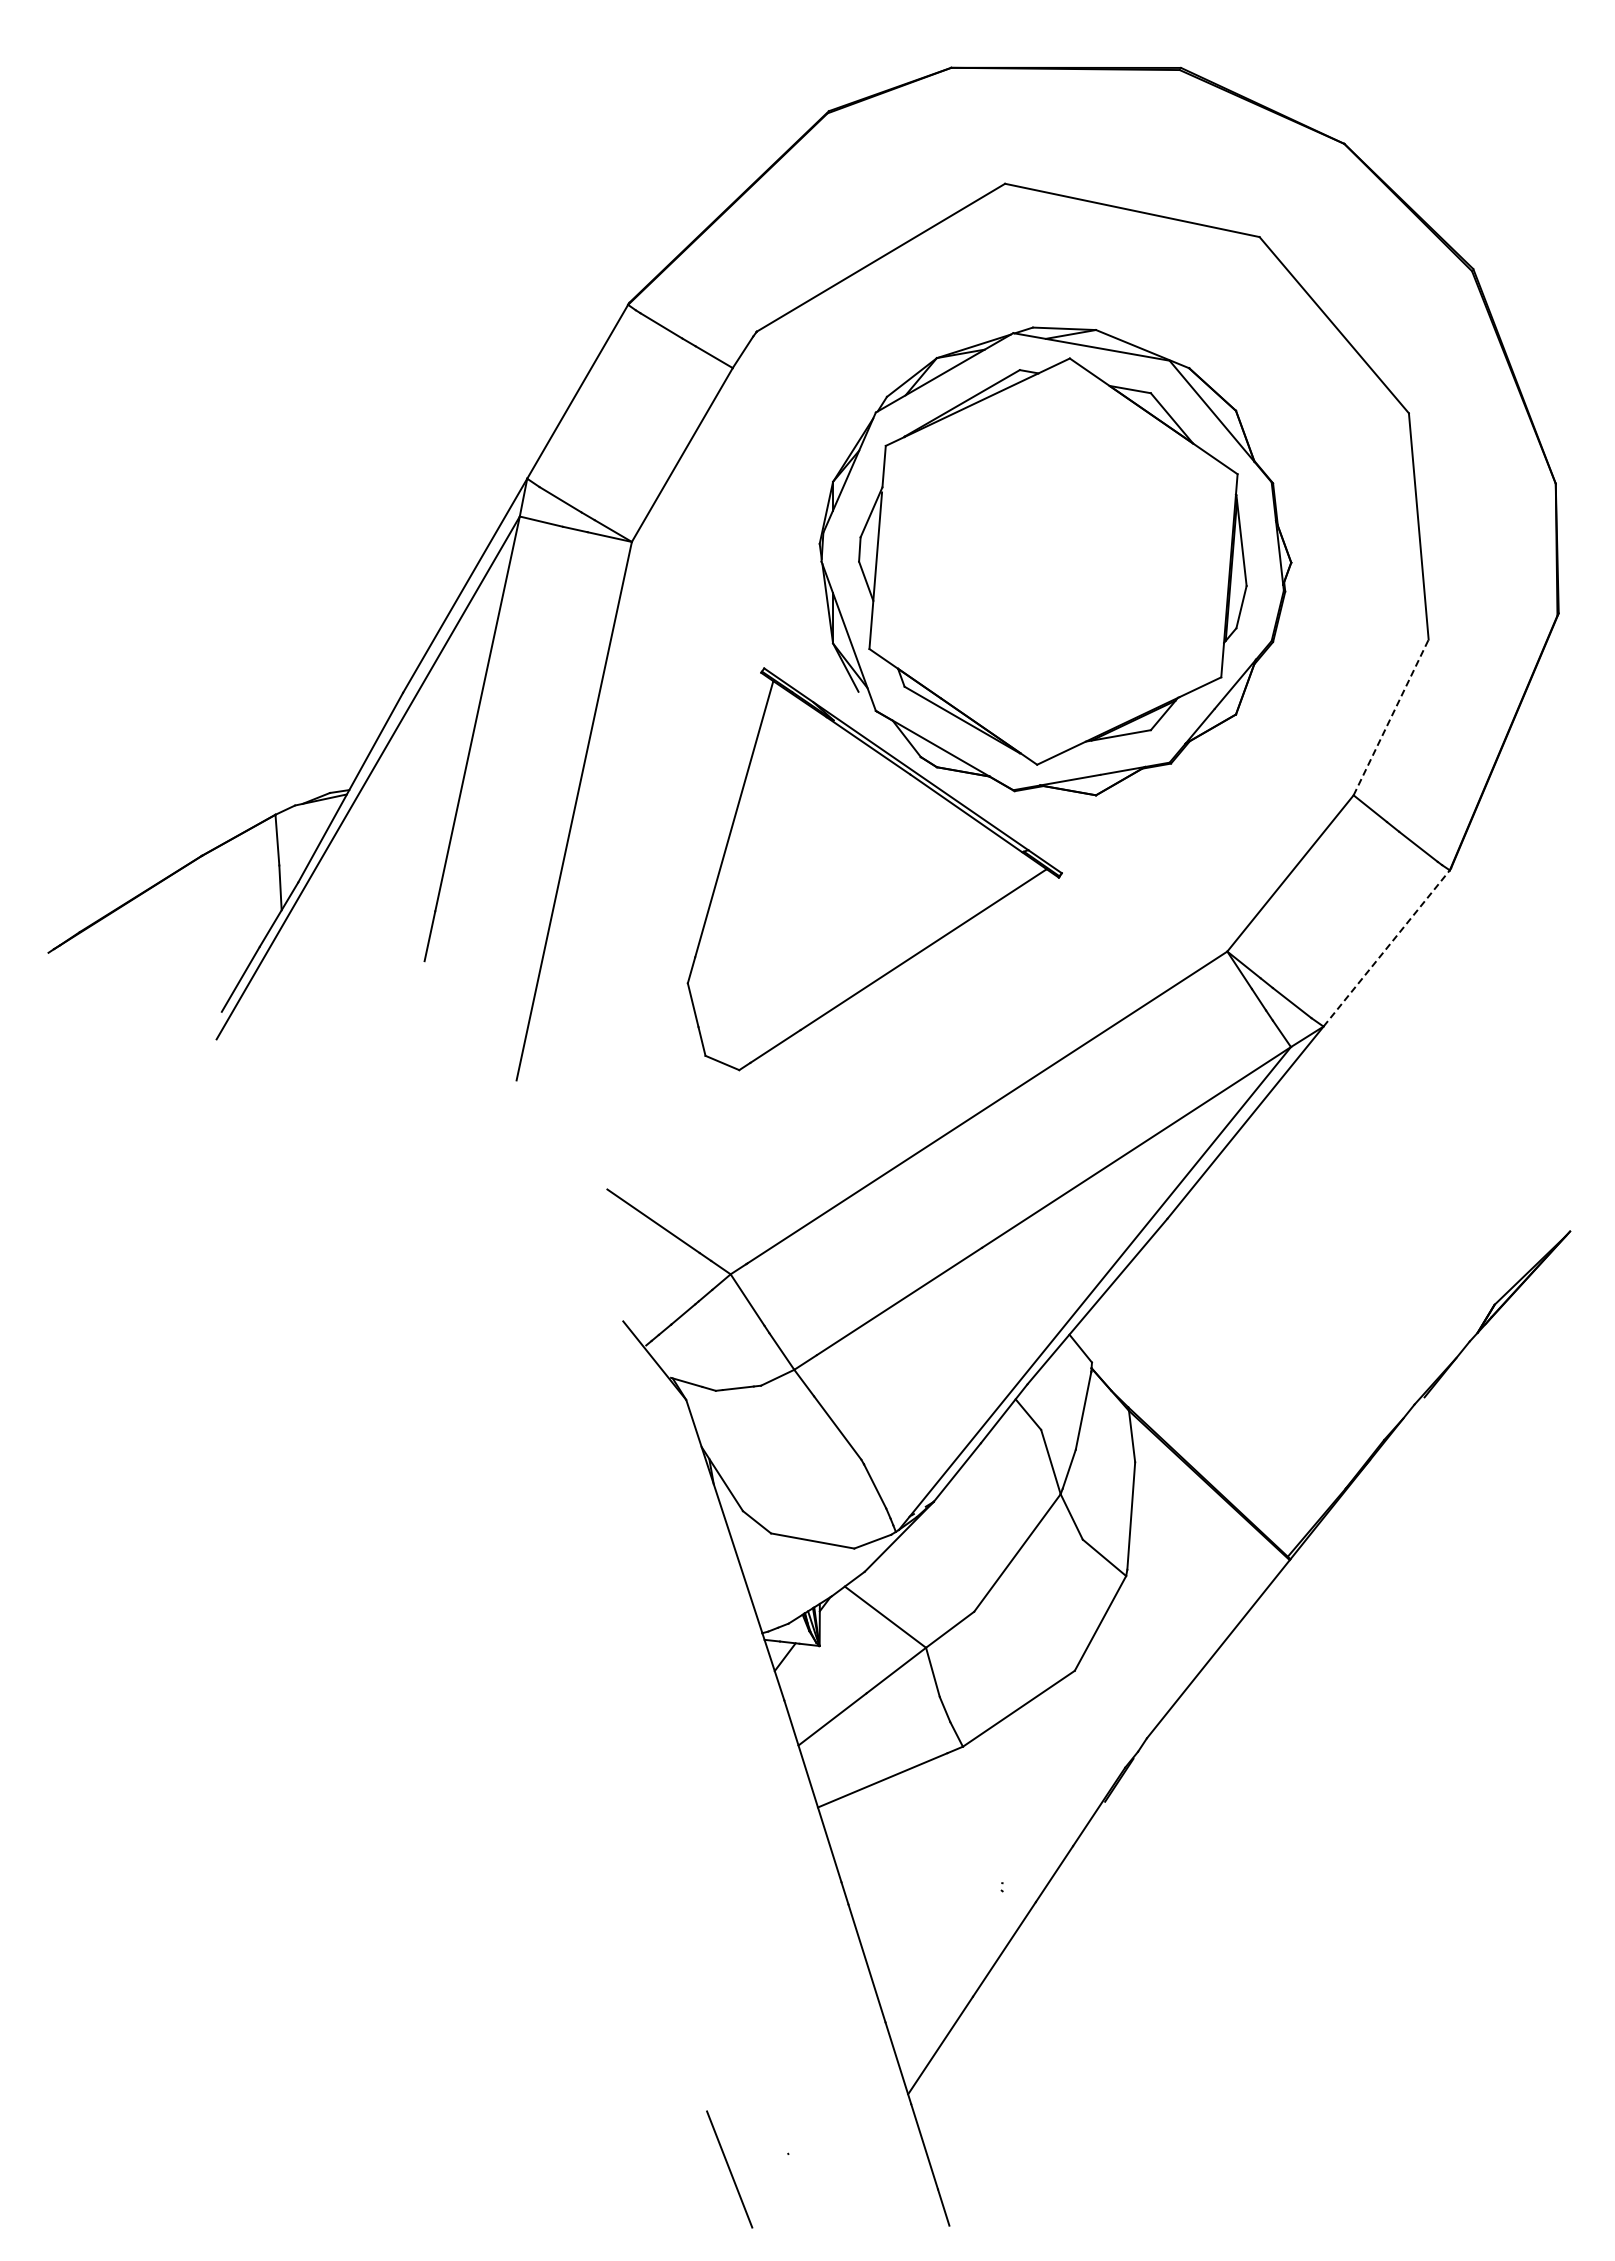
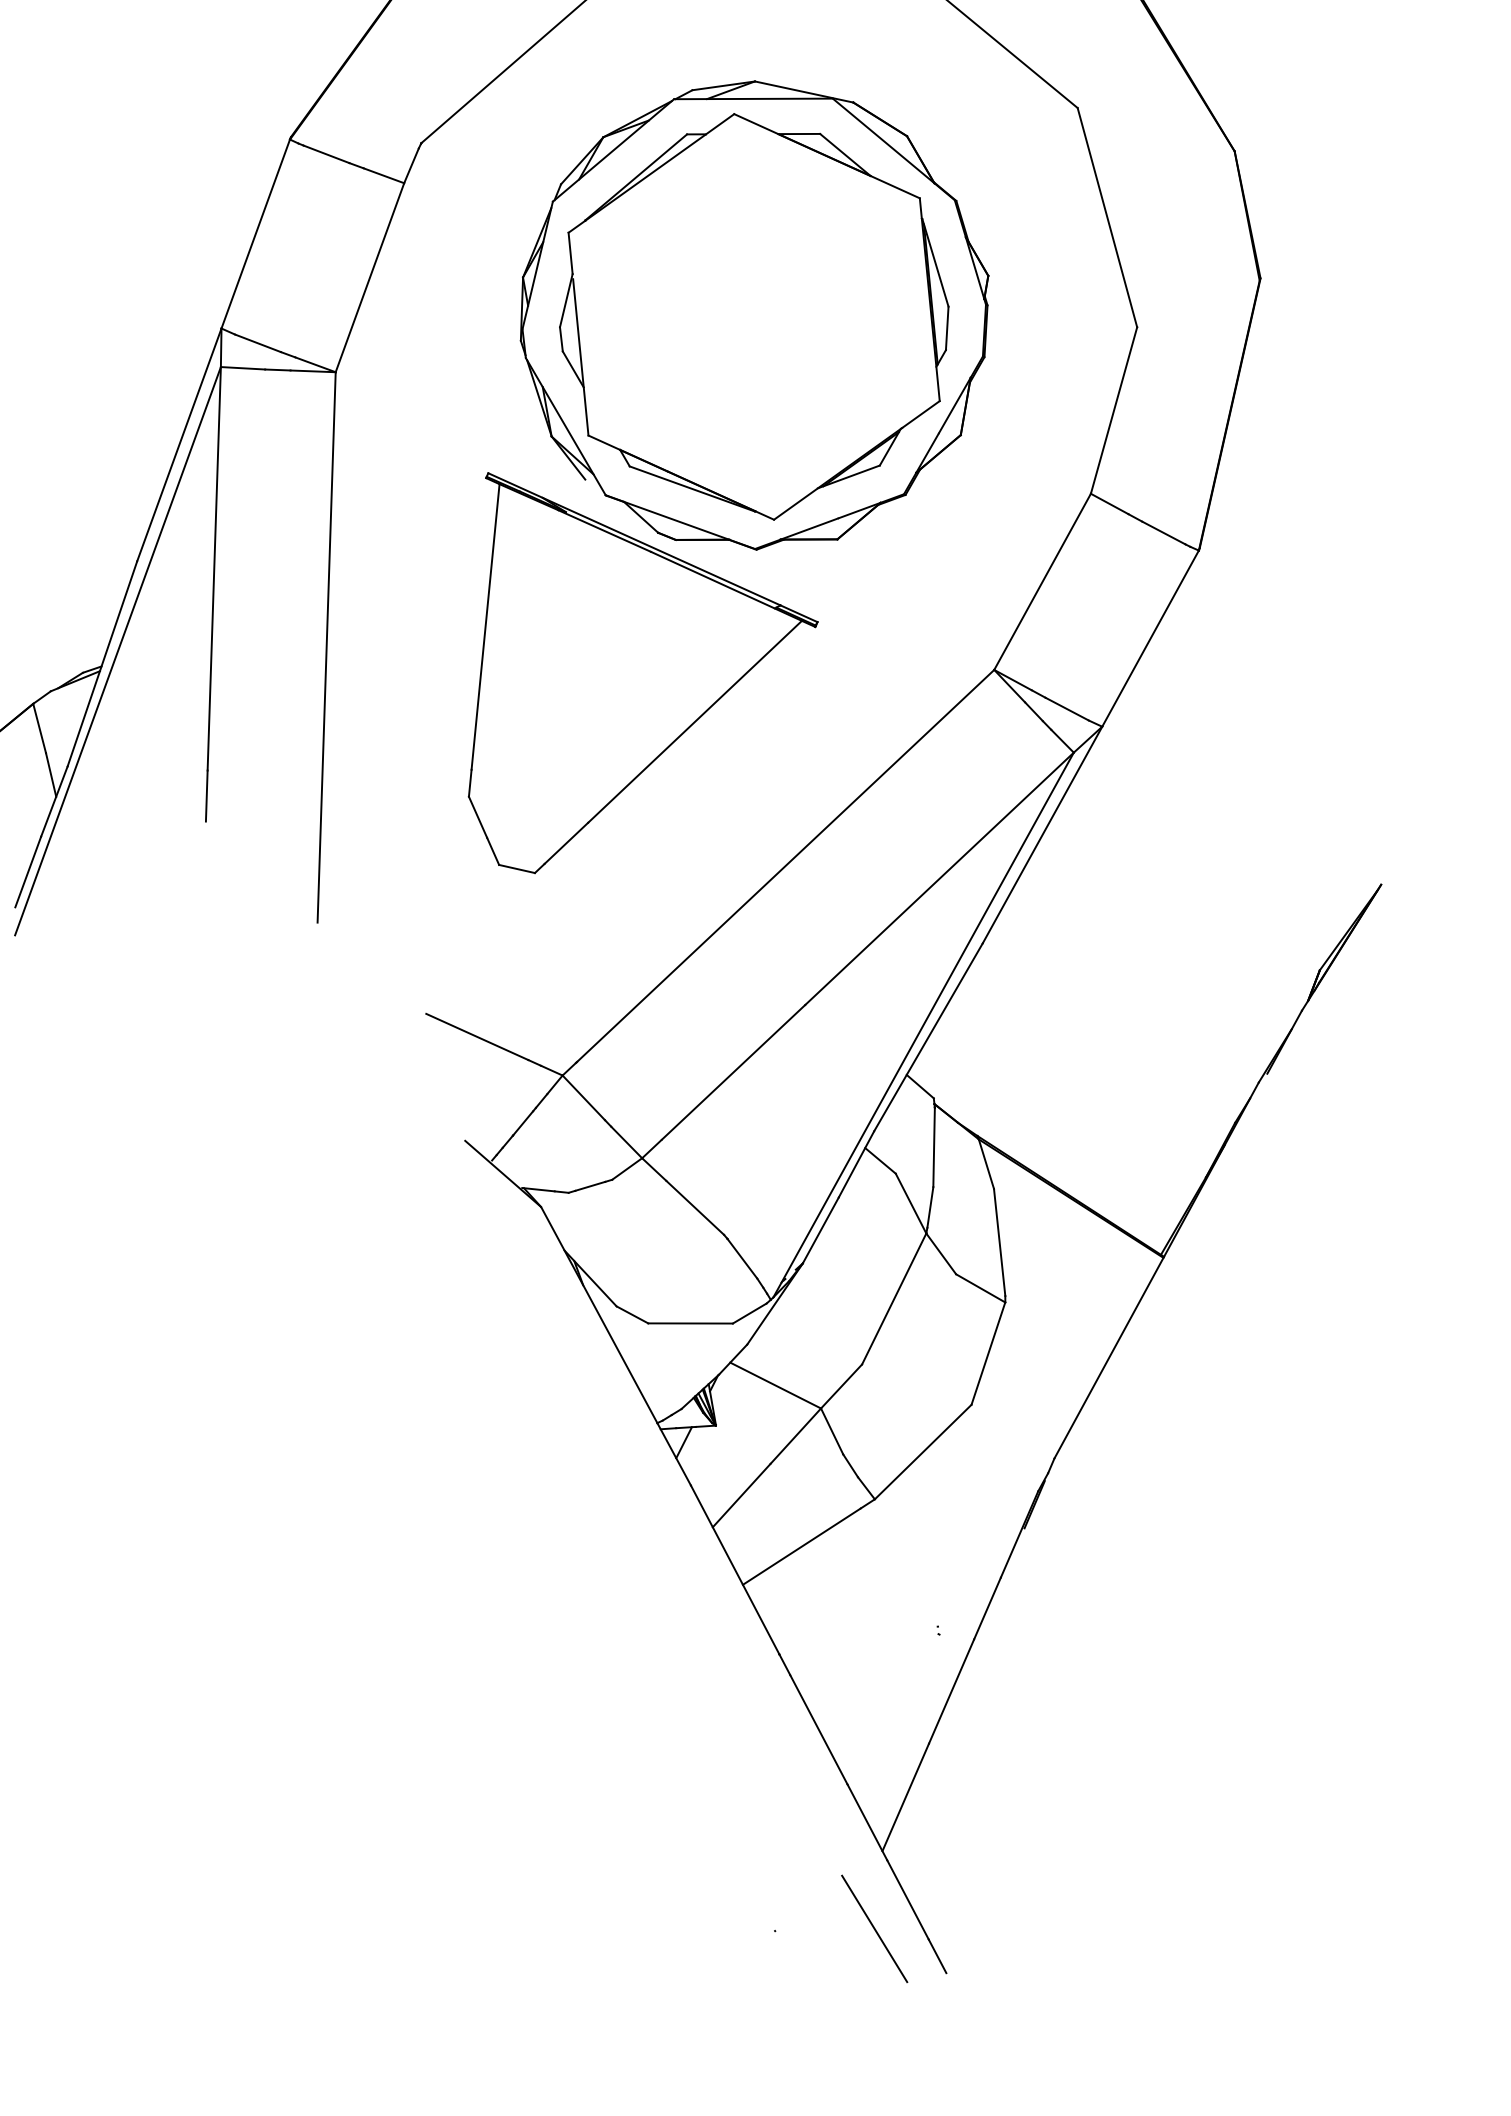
line: (1391, 717) -> (1114, 410), dashed -> solid
line: (1387, 948) -> (1151, 638), dashed -> solid
line: (729, 2169) -> (874, 1928), moved

